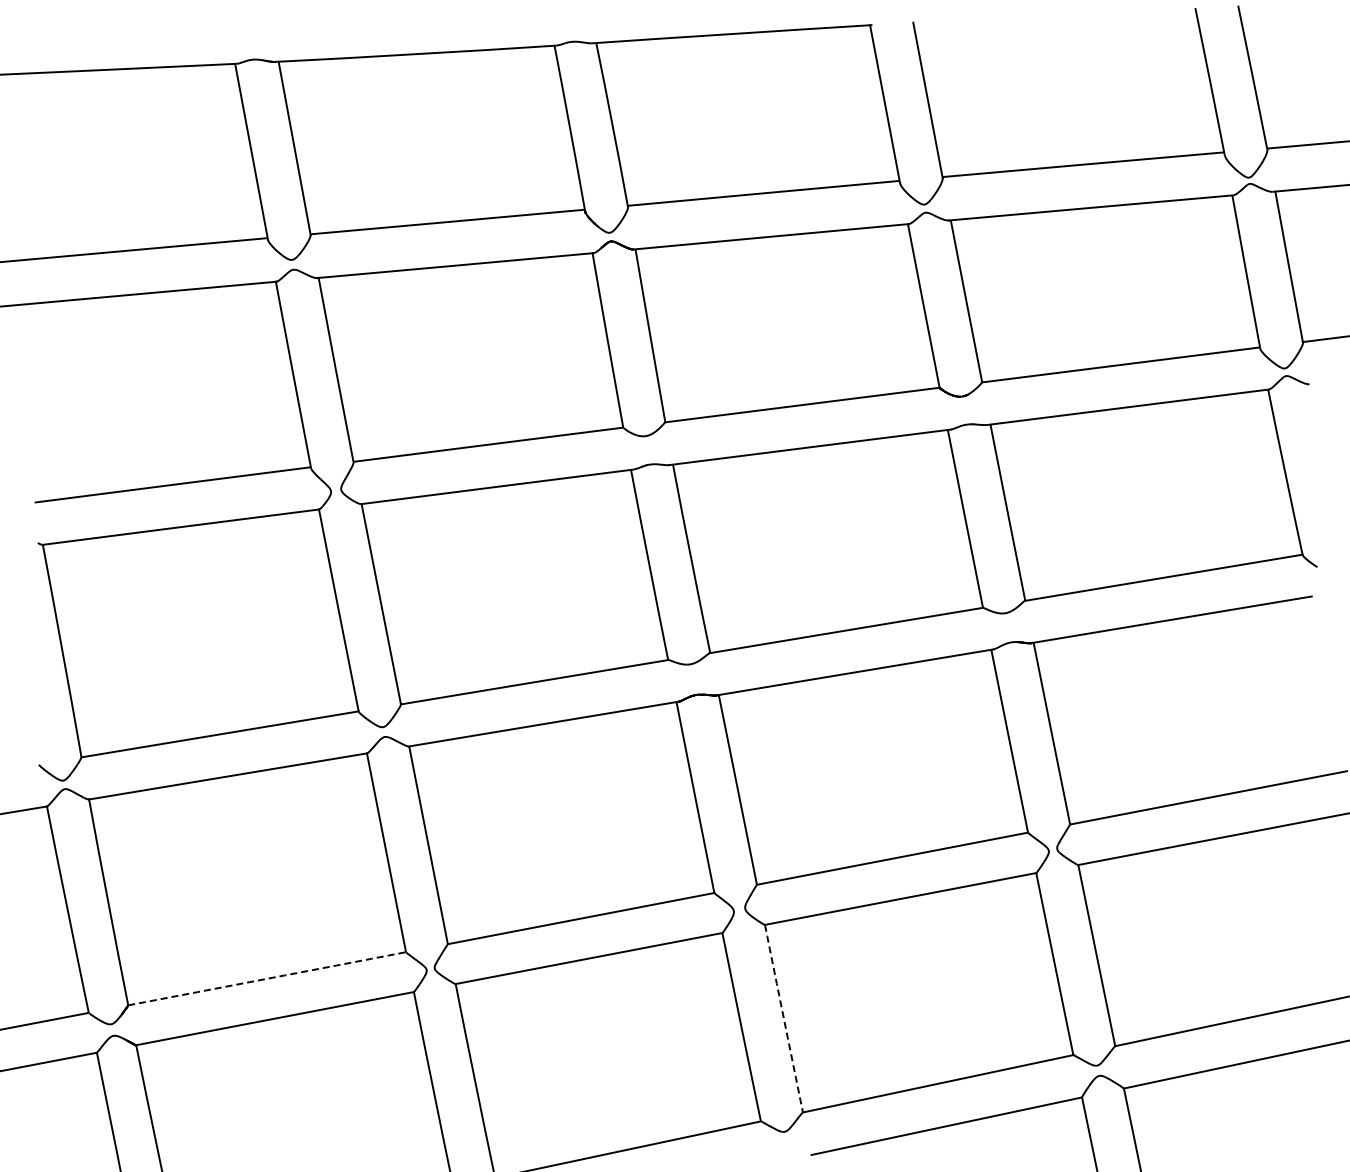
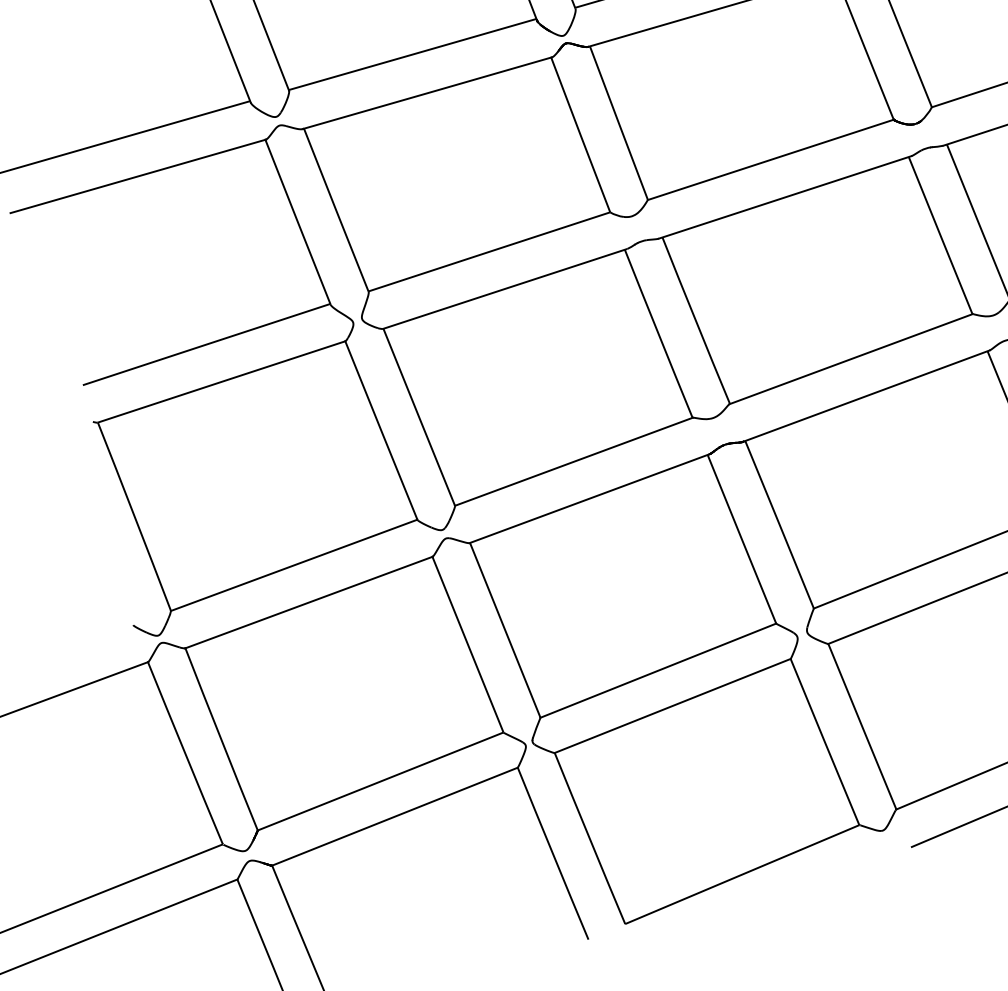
arc: (267, 978) -> (380, 781), dashed -> solid
arc: (783, 1018) -> (861, 726), dashed -> solid

